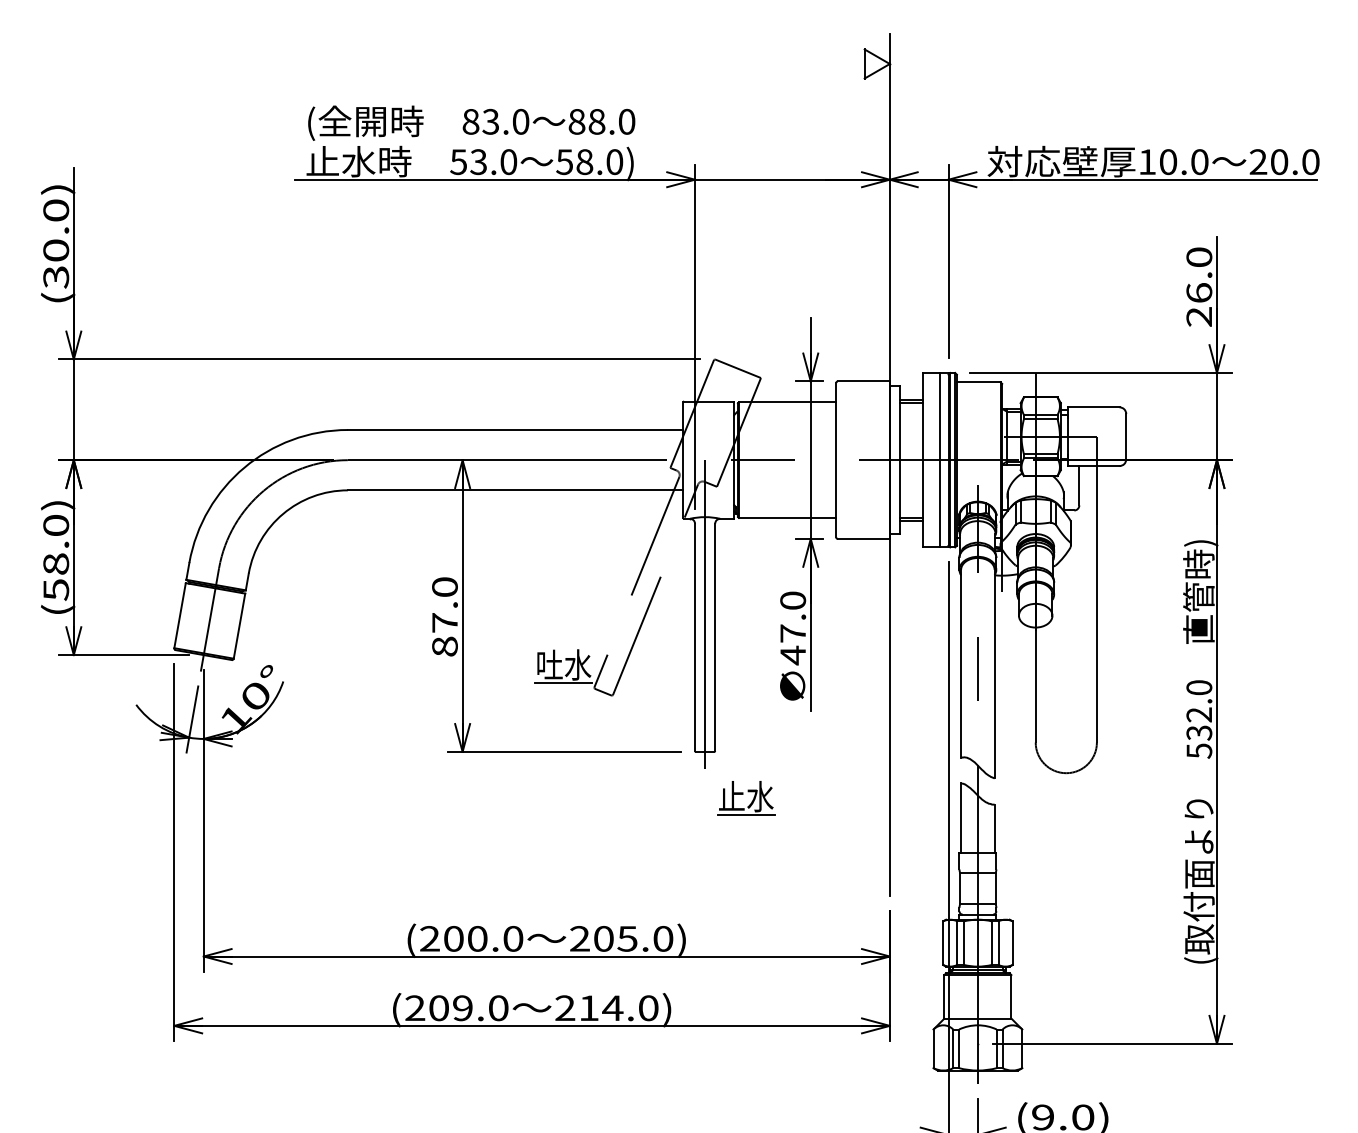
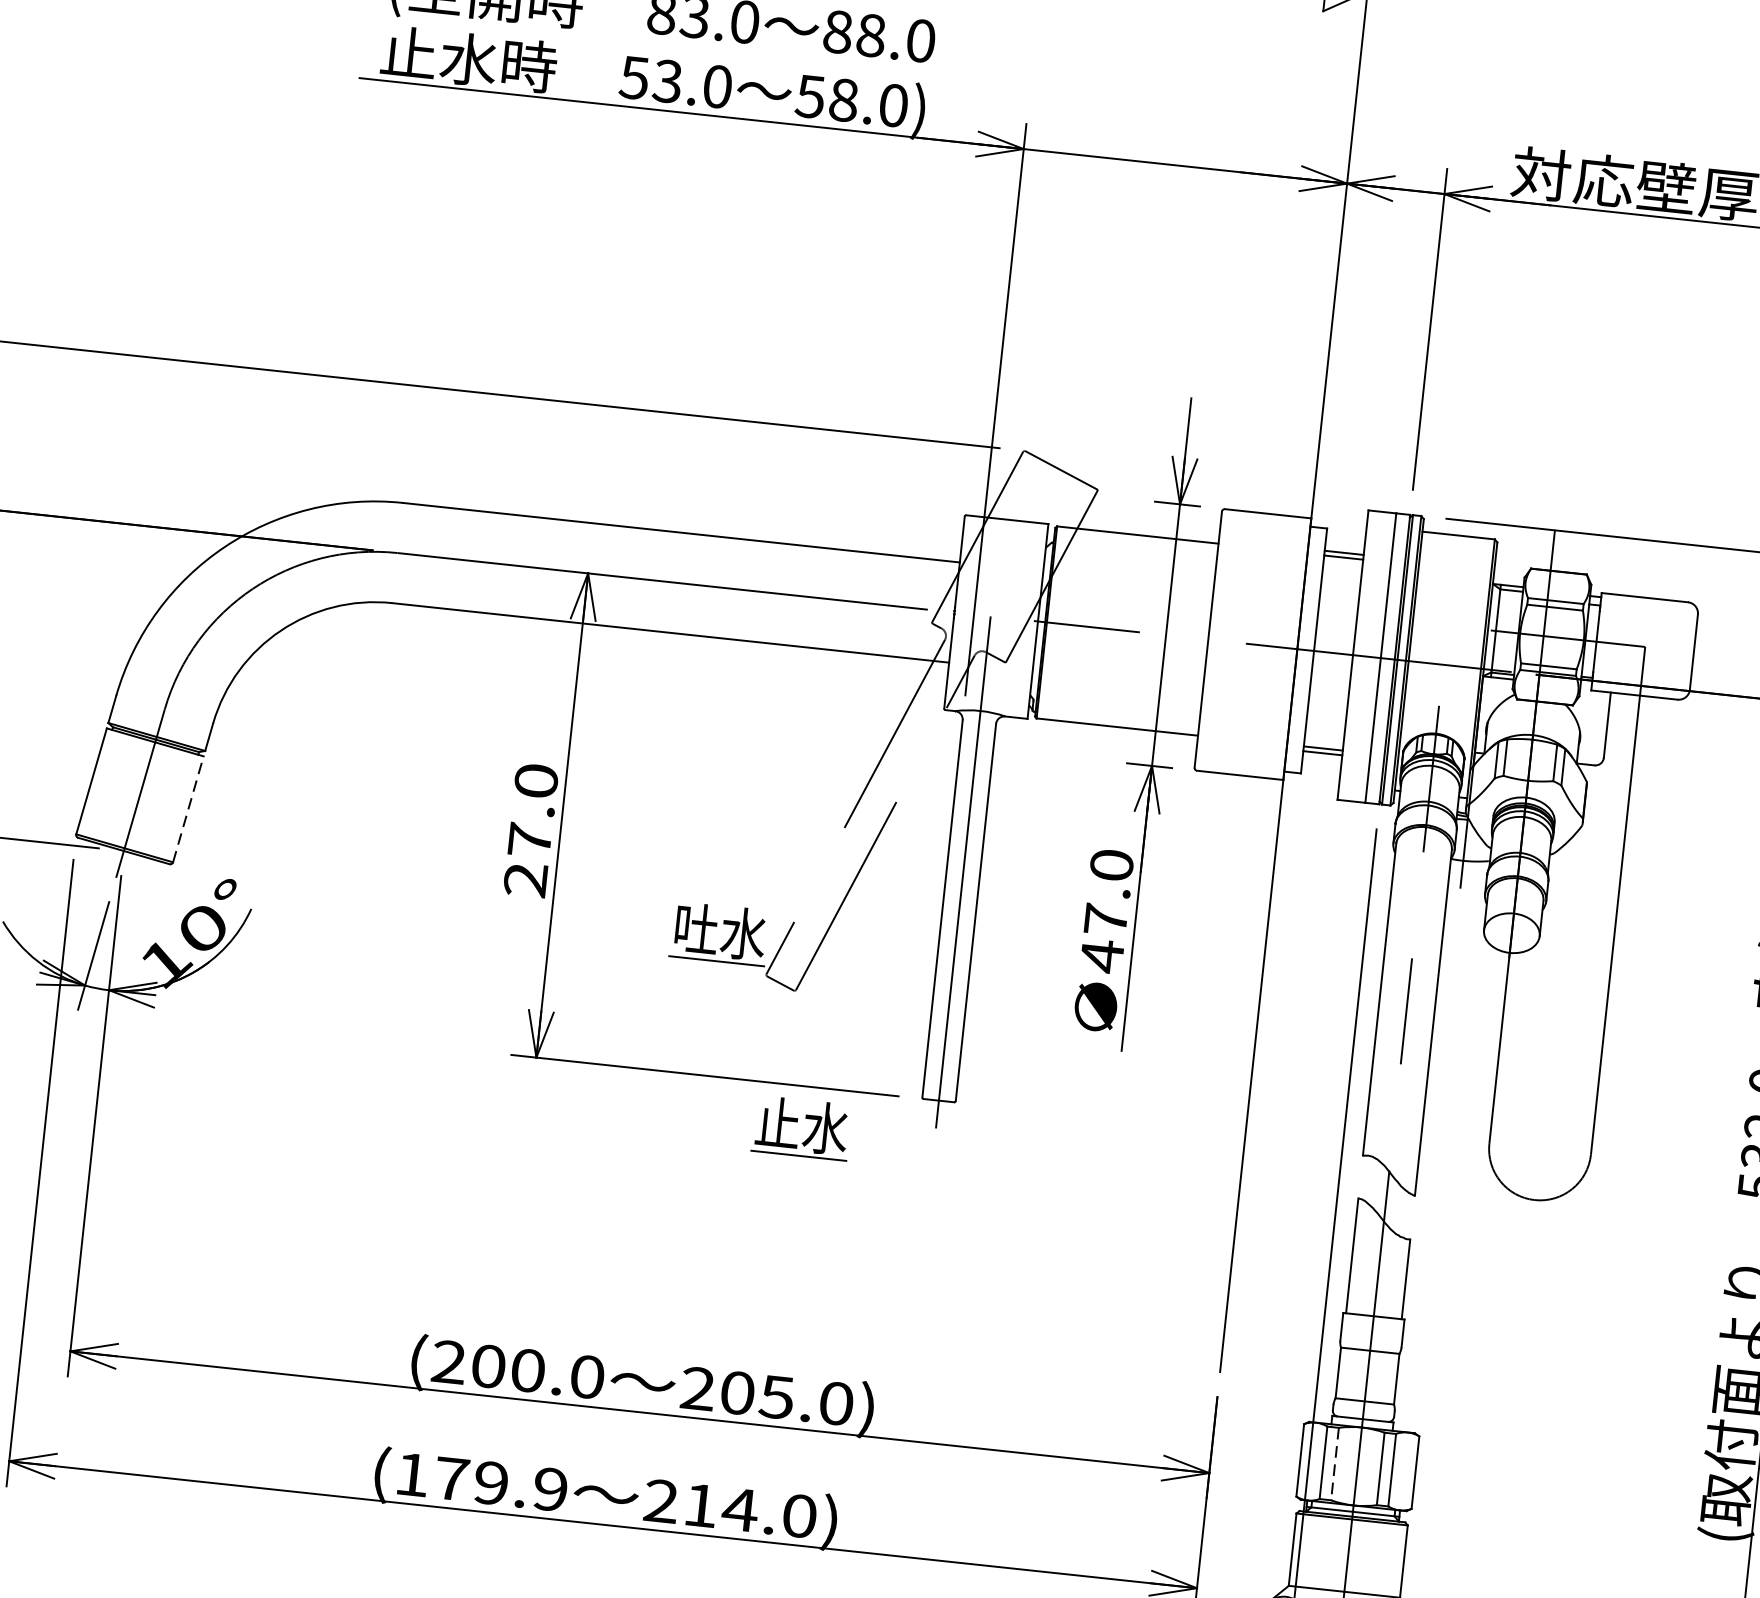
line: (239, 625) -> (188, 808), solid -> dashed
text: (444, 646) -> (525, 879), 87.0 -> 27.0
part: (746, 798) -> (802, 1129), moved
line: (964, 943) -> (1335, 1464), solid -> dashed
text: (456, 1008) -> (480, 1482), (209.0 -> (179.9

